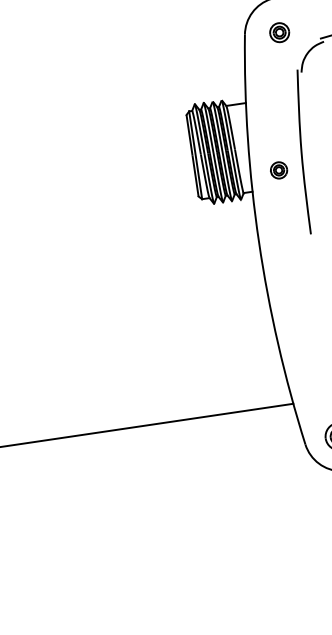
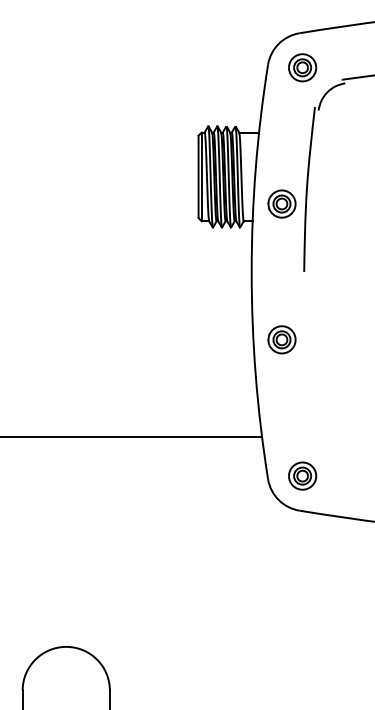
part: (279, 32) -> (302, 67), size x1.43
part: (278, 169) -> (281, 203), size x1.67
part: (298, 304) -> (281, 339), added

